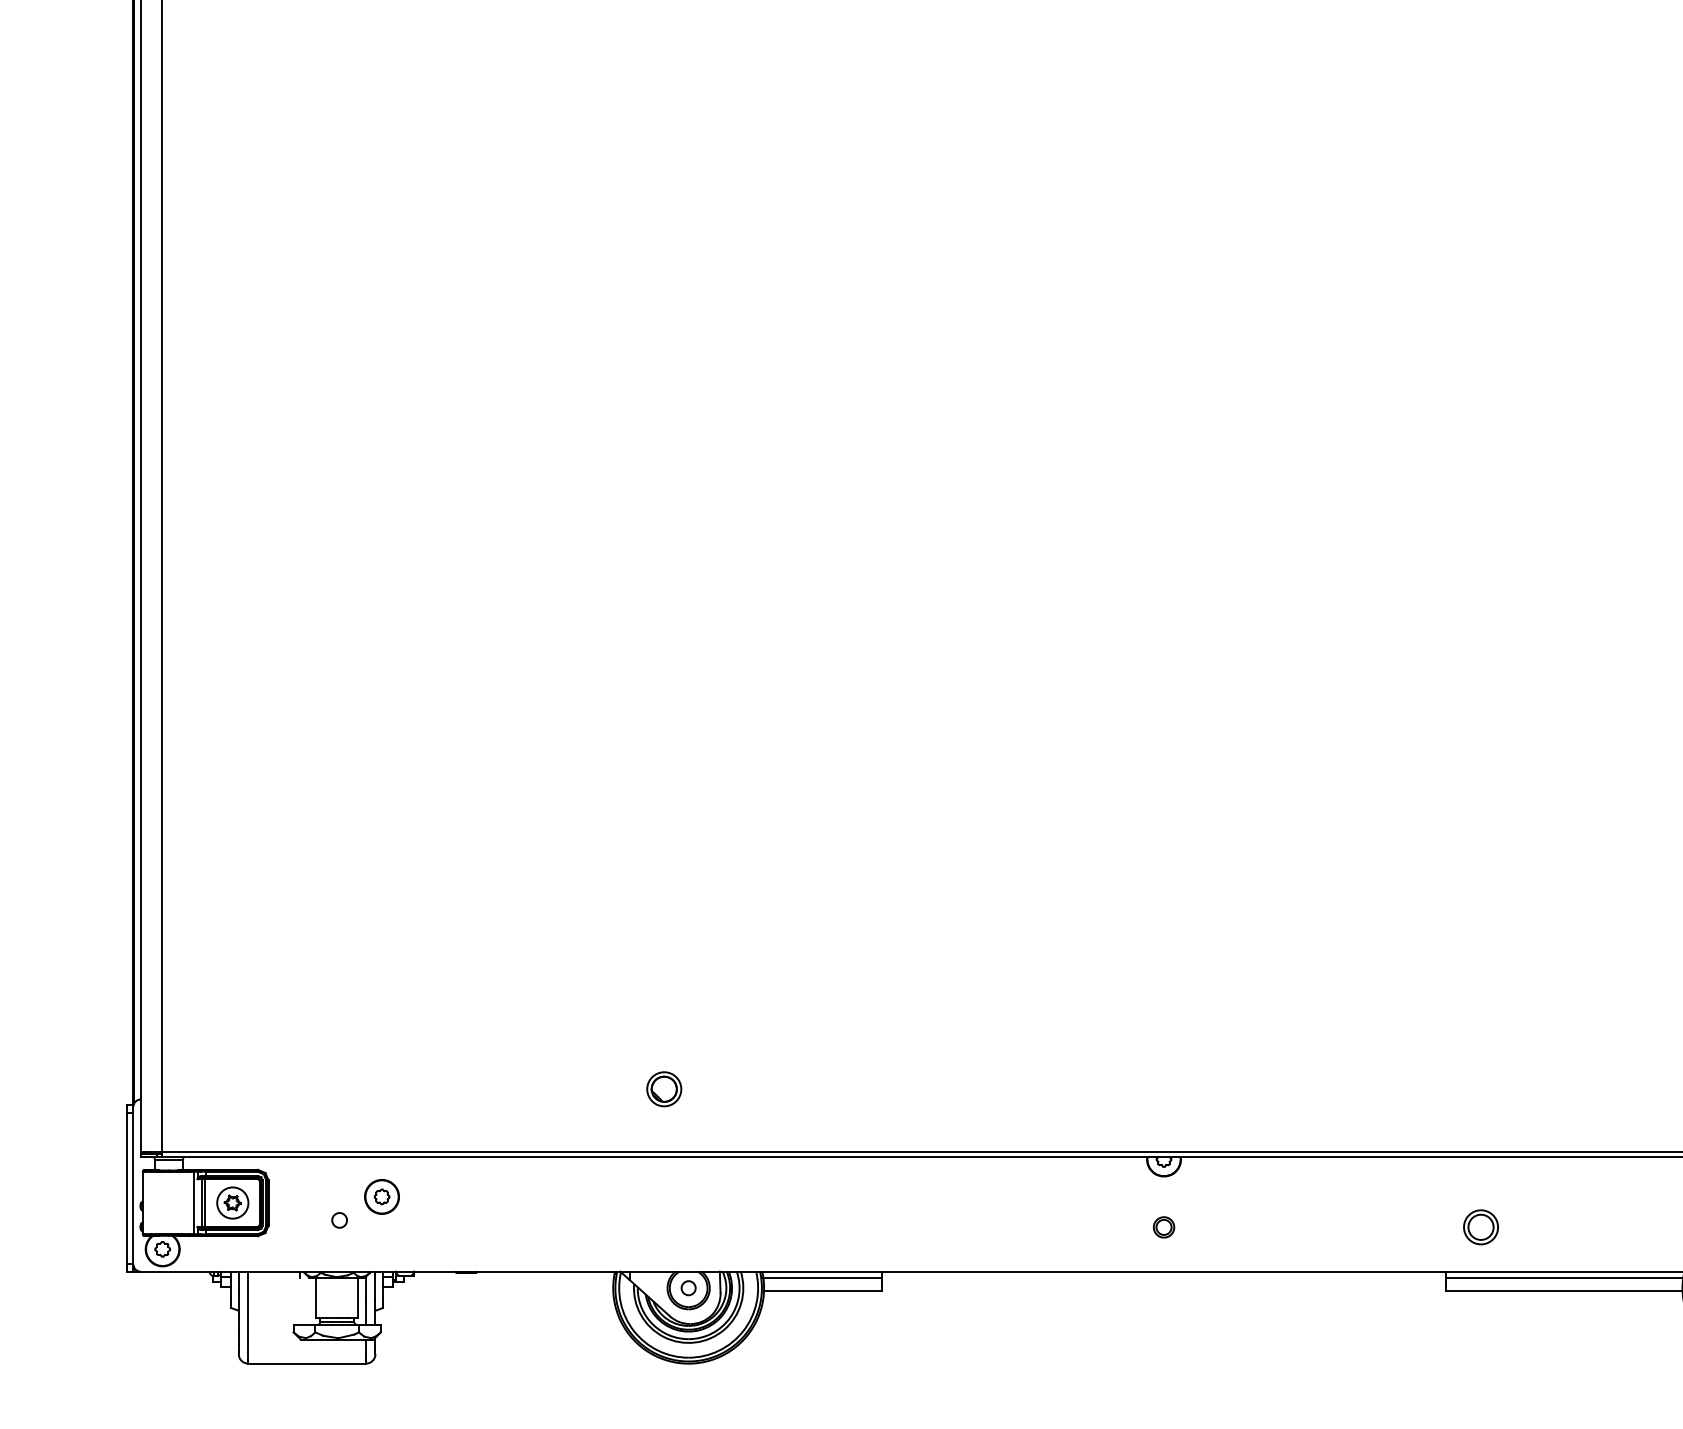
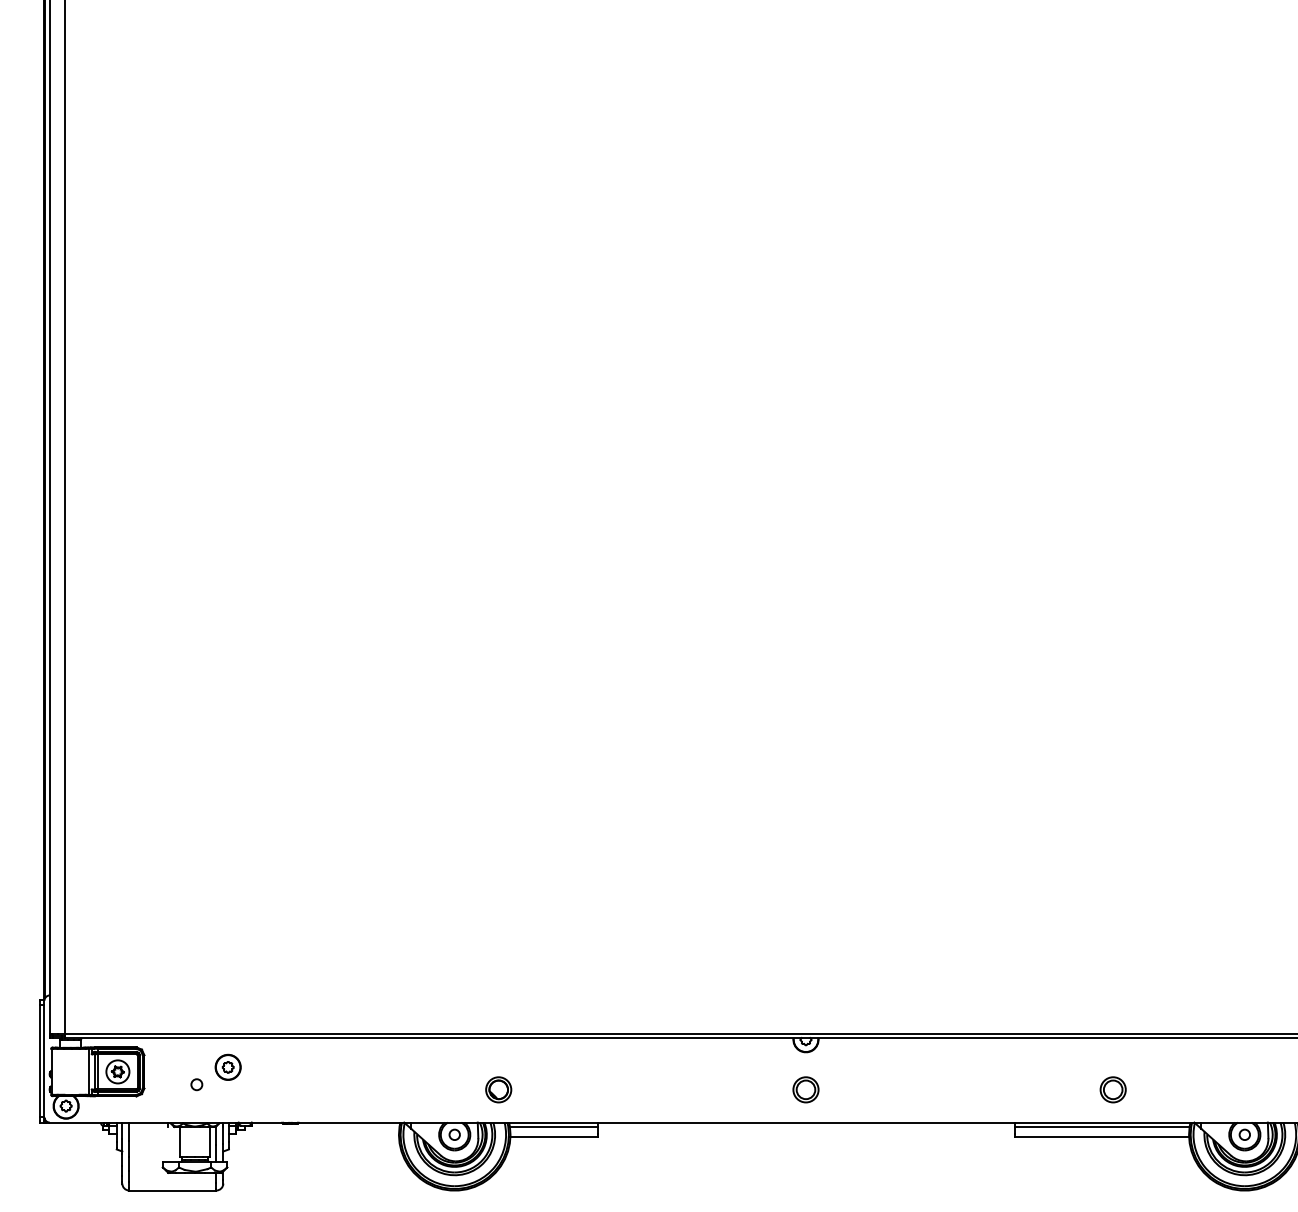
part: (663, 1088) -> (498, 1089), moved
part: (1163, 1226) -> (805, 1089), size x1.67
part: (1480, 1226) -> (1112, 1089), moved

